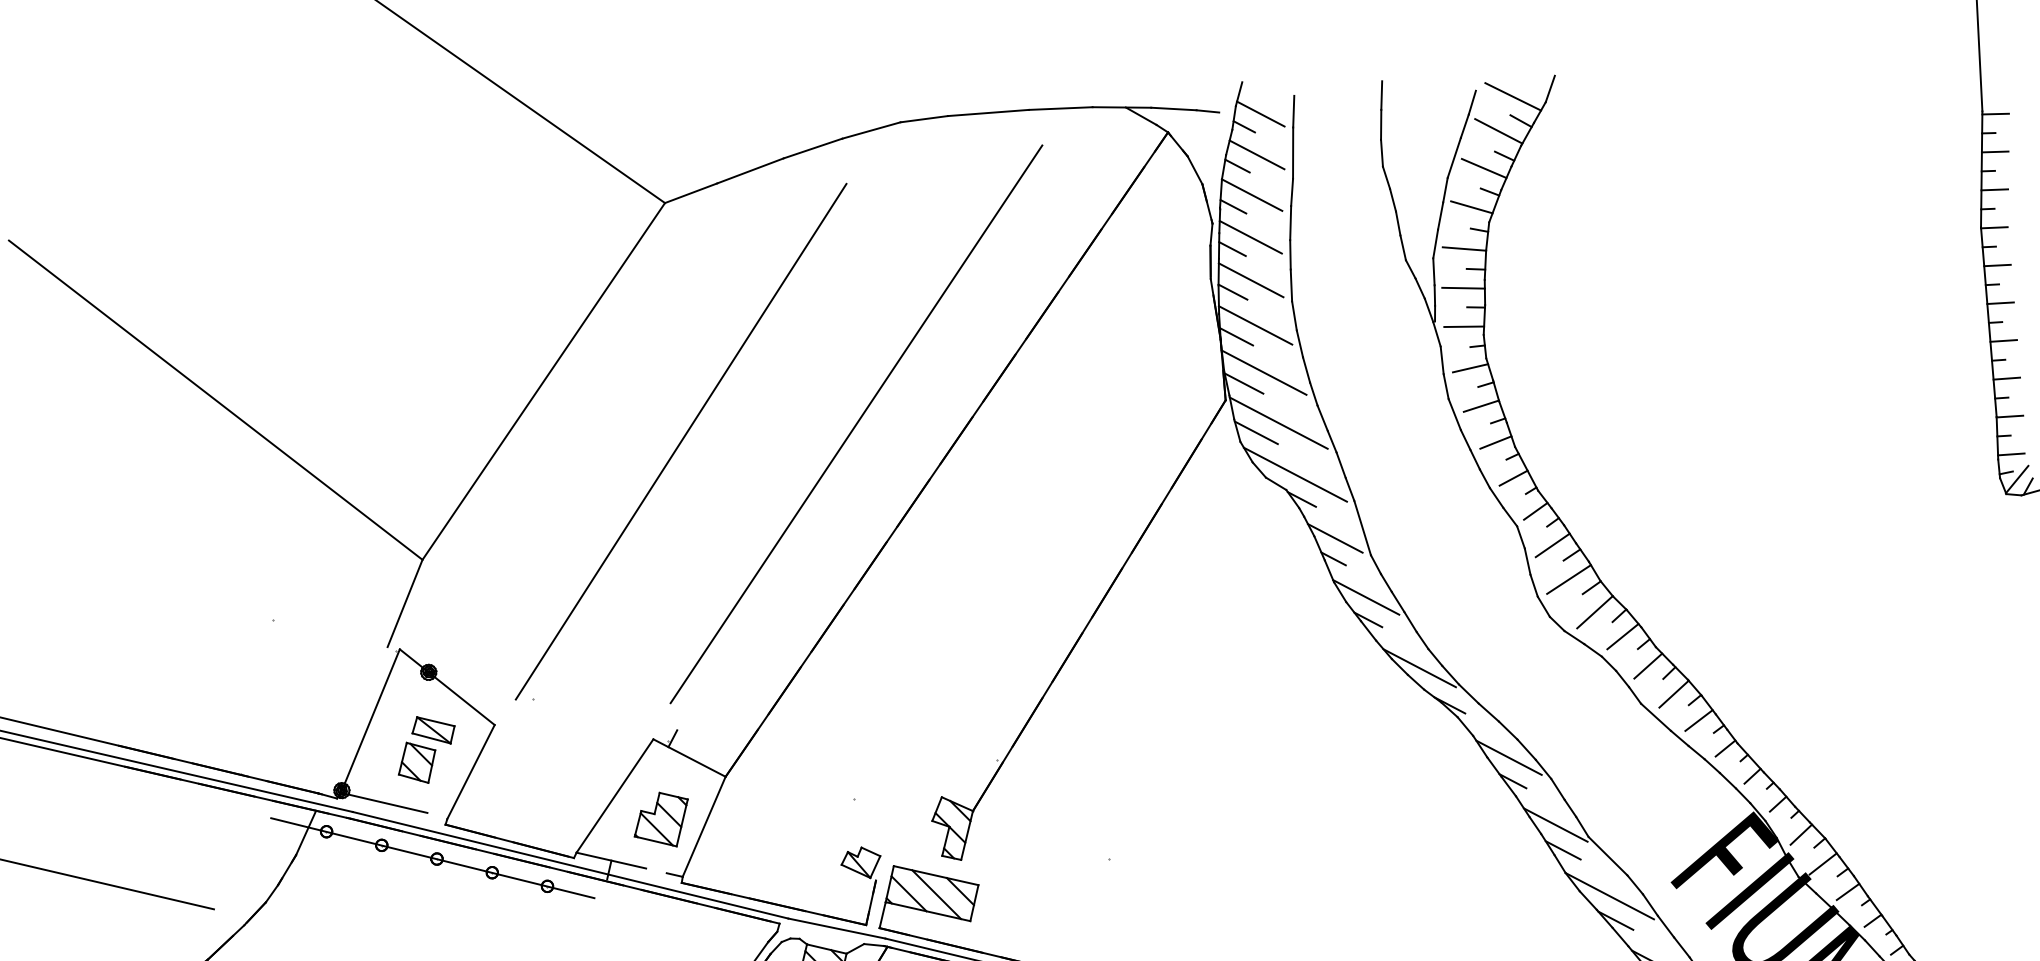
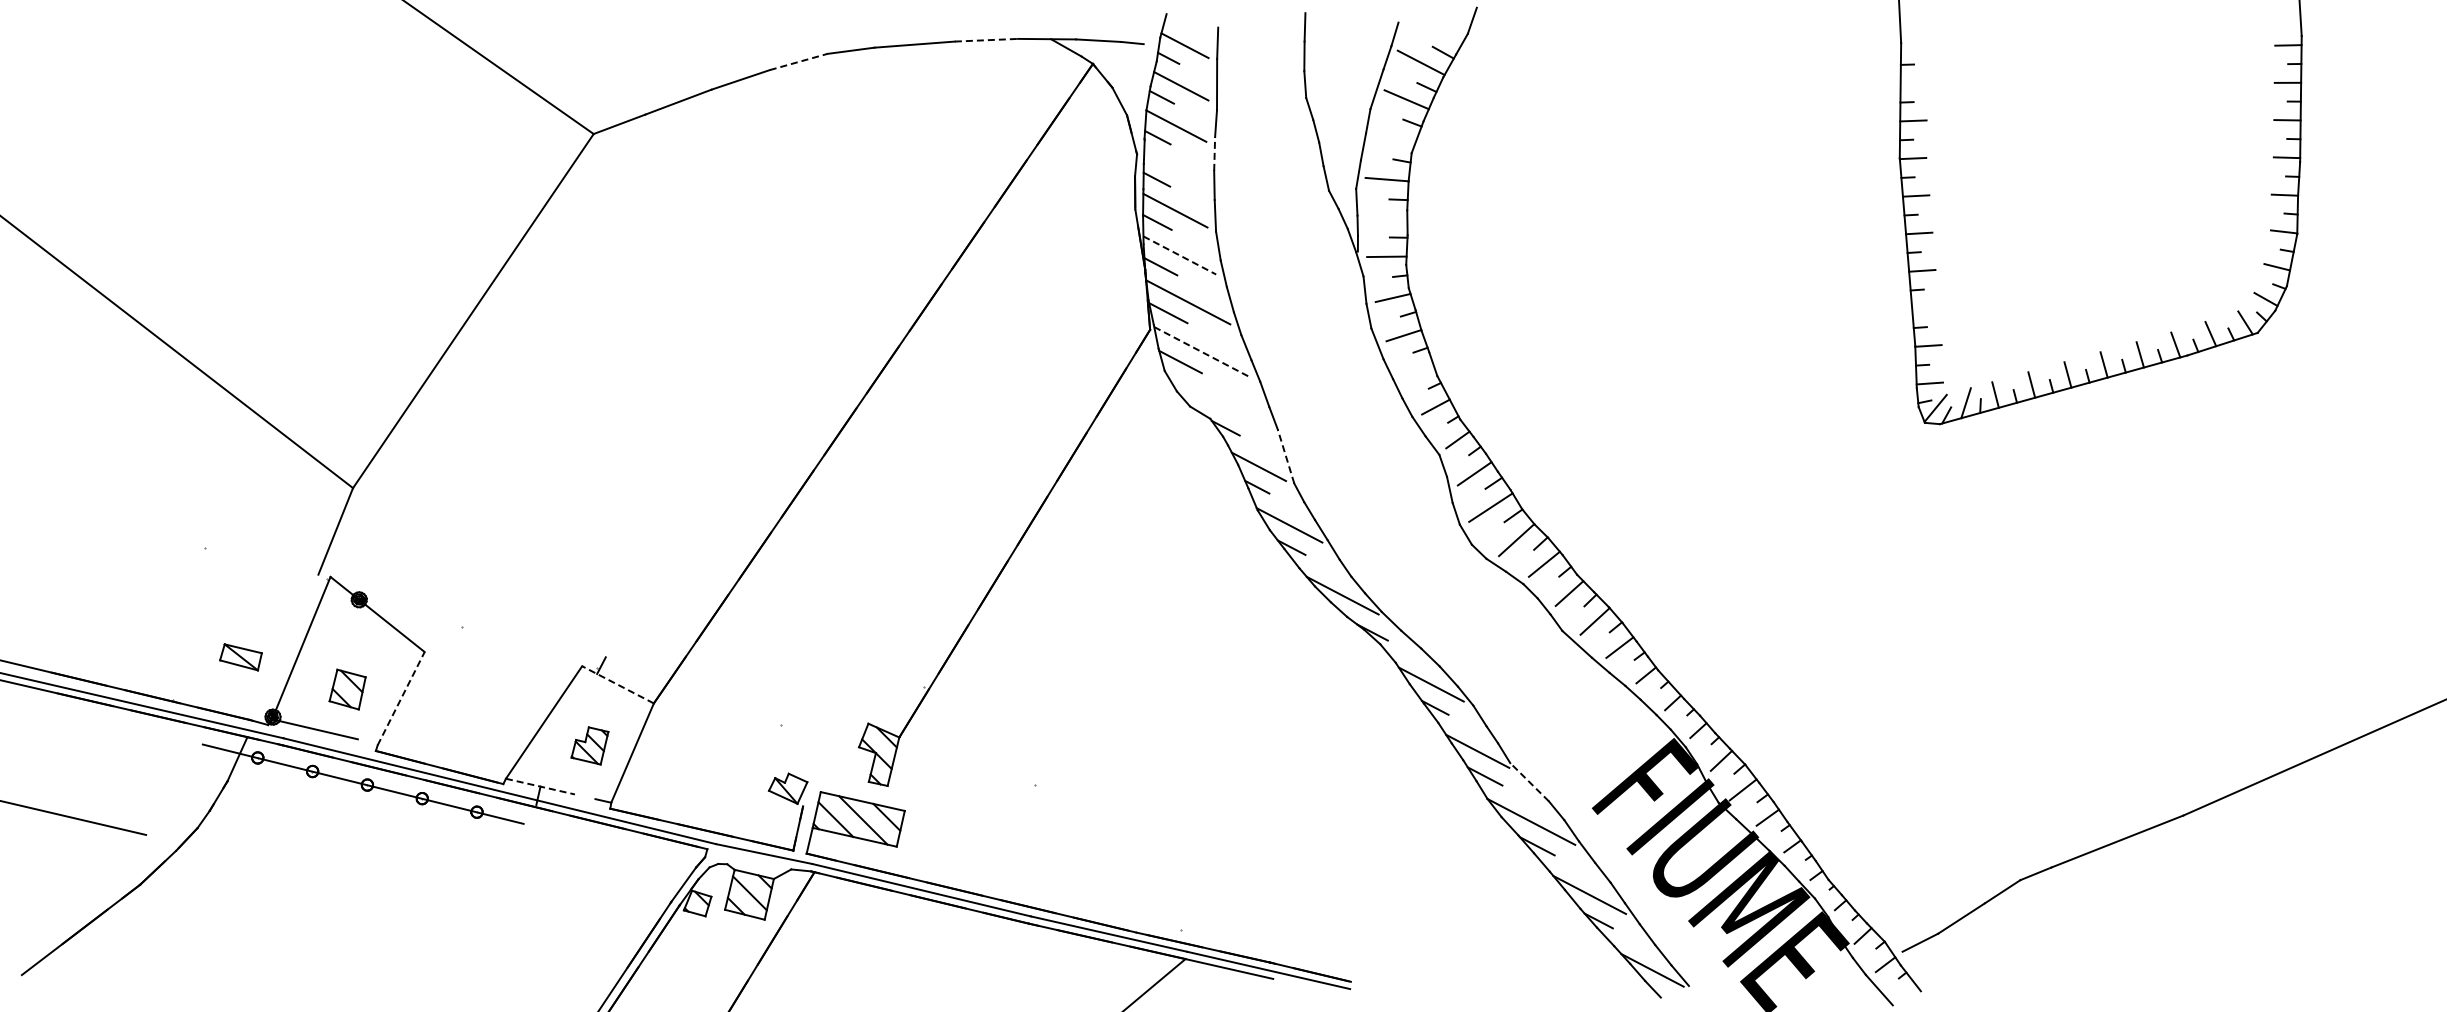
line: (1513, 96) -> (1435, 28), removed
line: (1060, 108) -> (986, 40), solid -> dashed
line: (1995, 113) -> (1914, 45), removed
line: (872, 129) -> (799, 61), solid -> dashed
line: (1994, 151) -> (1913, 82), removed
line: (1471, 207) -> (1394, 138), removed
line: (1290, 222) -> (1214, 153), solid -> dashed
line: (1250, 236) -> (1174, 167), removed
line: (1463, 288) -> (1386, 218), removed
line: (1256, 325) -> (1180, 255), solid -> dashed
line: (2006, 378) -> (1925, 308), removed
line: (1278, 423) -> (1202, 352), solid -> dashed
line: (856, 424) -> (783, 353), removed
line: (680, 441) -> (609, 370), removed
line: (1495, 442) -> (1417, 371), removed
line: (1295, 474) -> (1219, 403), removed
line: (1362, 527) -> (1285, 456), solid -> dashed
part: (433, 730) -> (240, 657), moved
line: (688, 757) -> (617, 684), solid -> dashed
line: (471, 771) -> (401, 698), solid -> dashed
part: (660, 819) -> (589, 745), size x0.7
line: (1607, 855) -> (1529, 781), solid -> dashed
line: (611, 860) -> (540, 786), solid -> dashed

